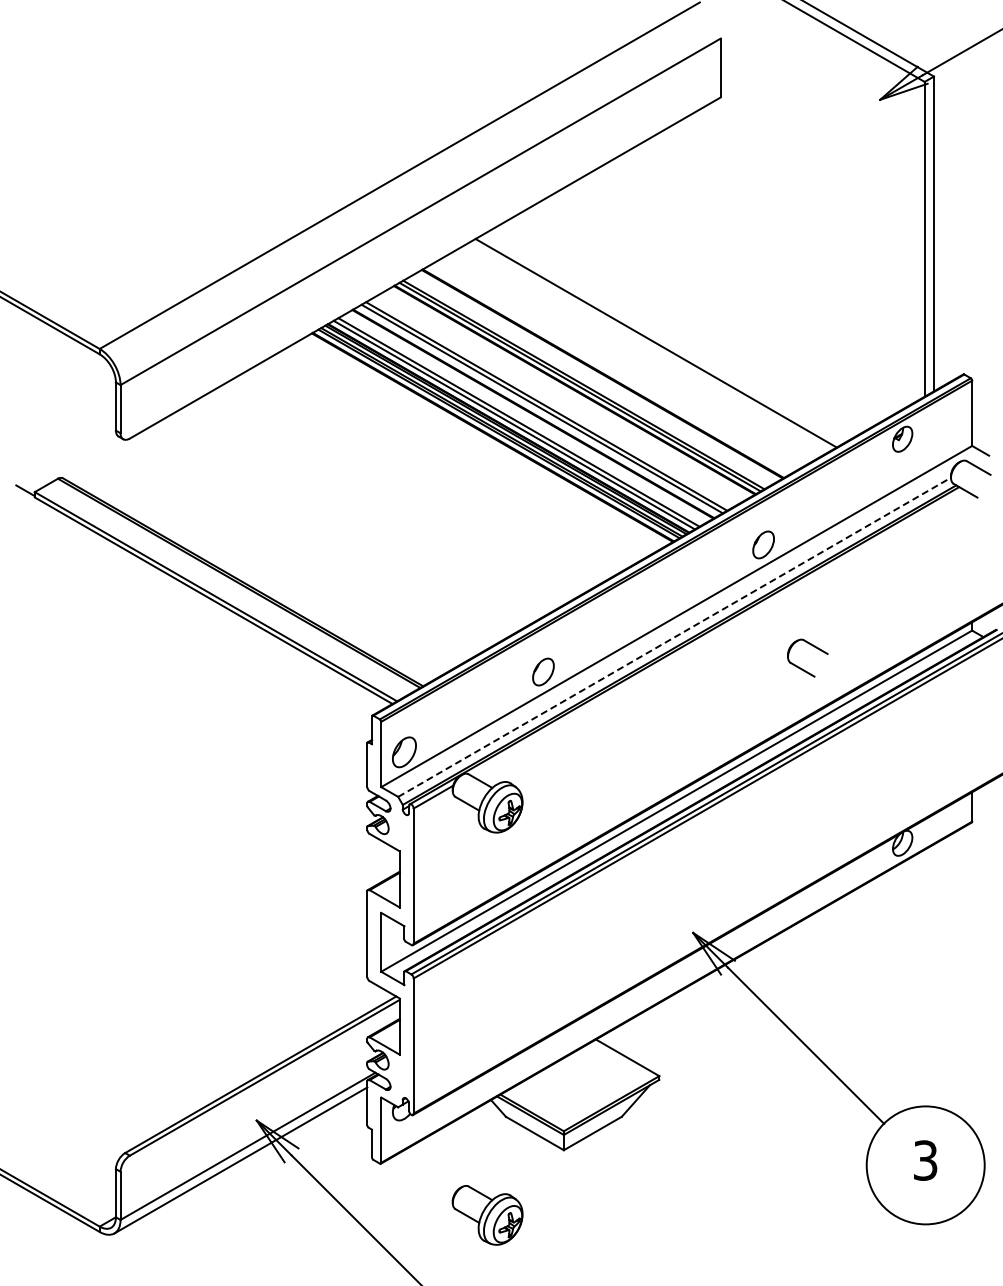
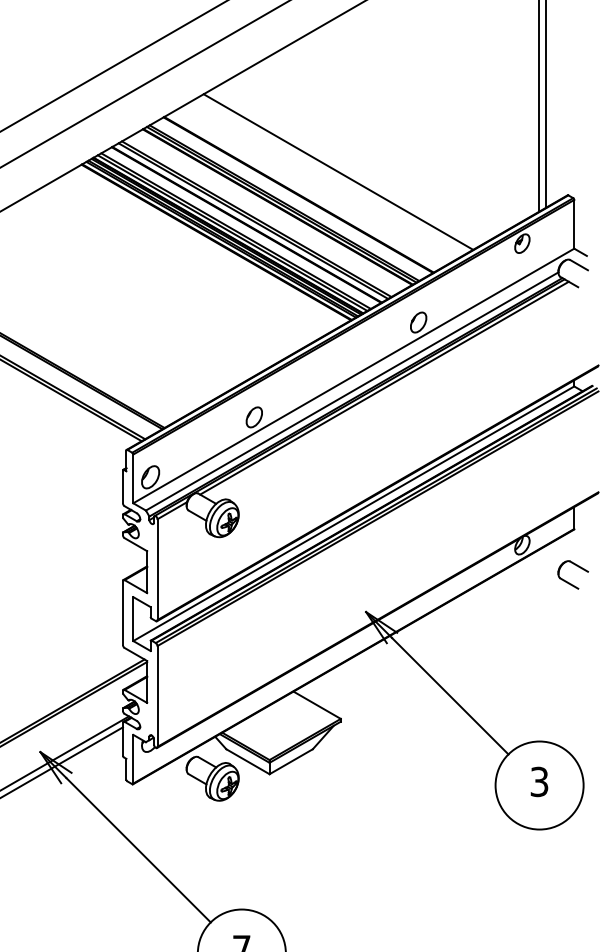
line: (717, 632) -> (384, 387), added
line: (675, 637) -> (352, 391), dashed -> solid
part: (799, 666) -> (567, 581), moved
part: (487, 1215) -> (212, 778), moved

